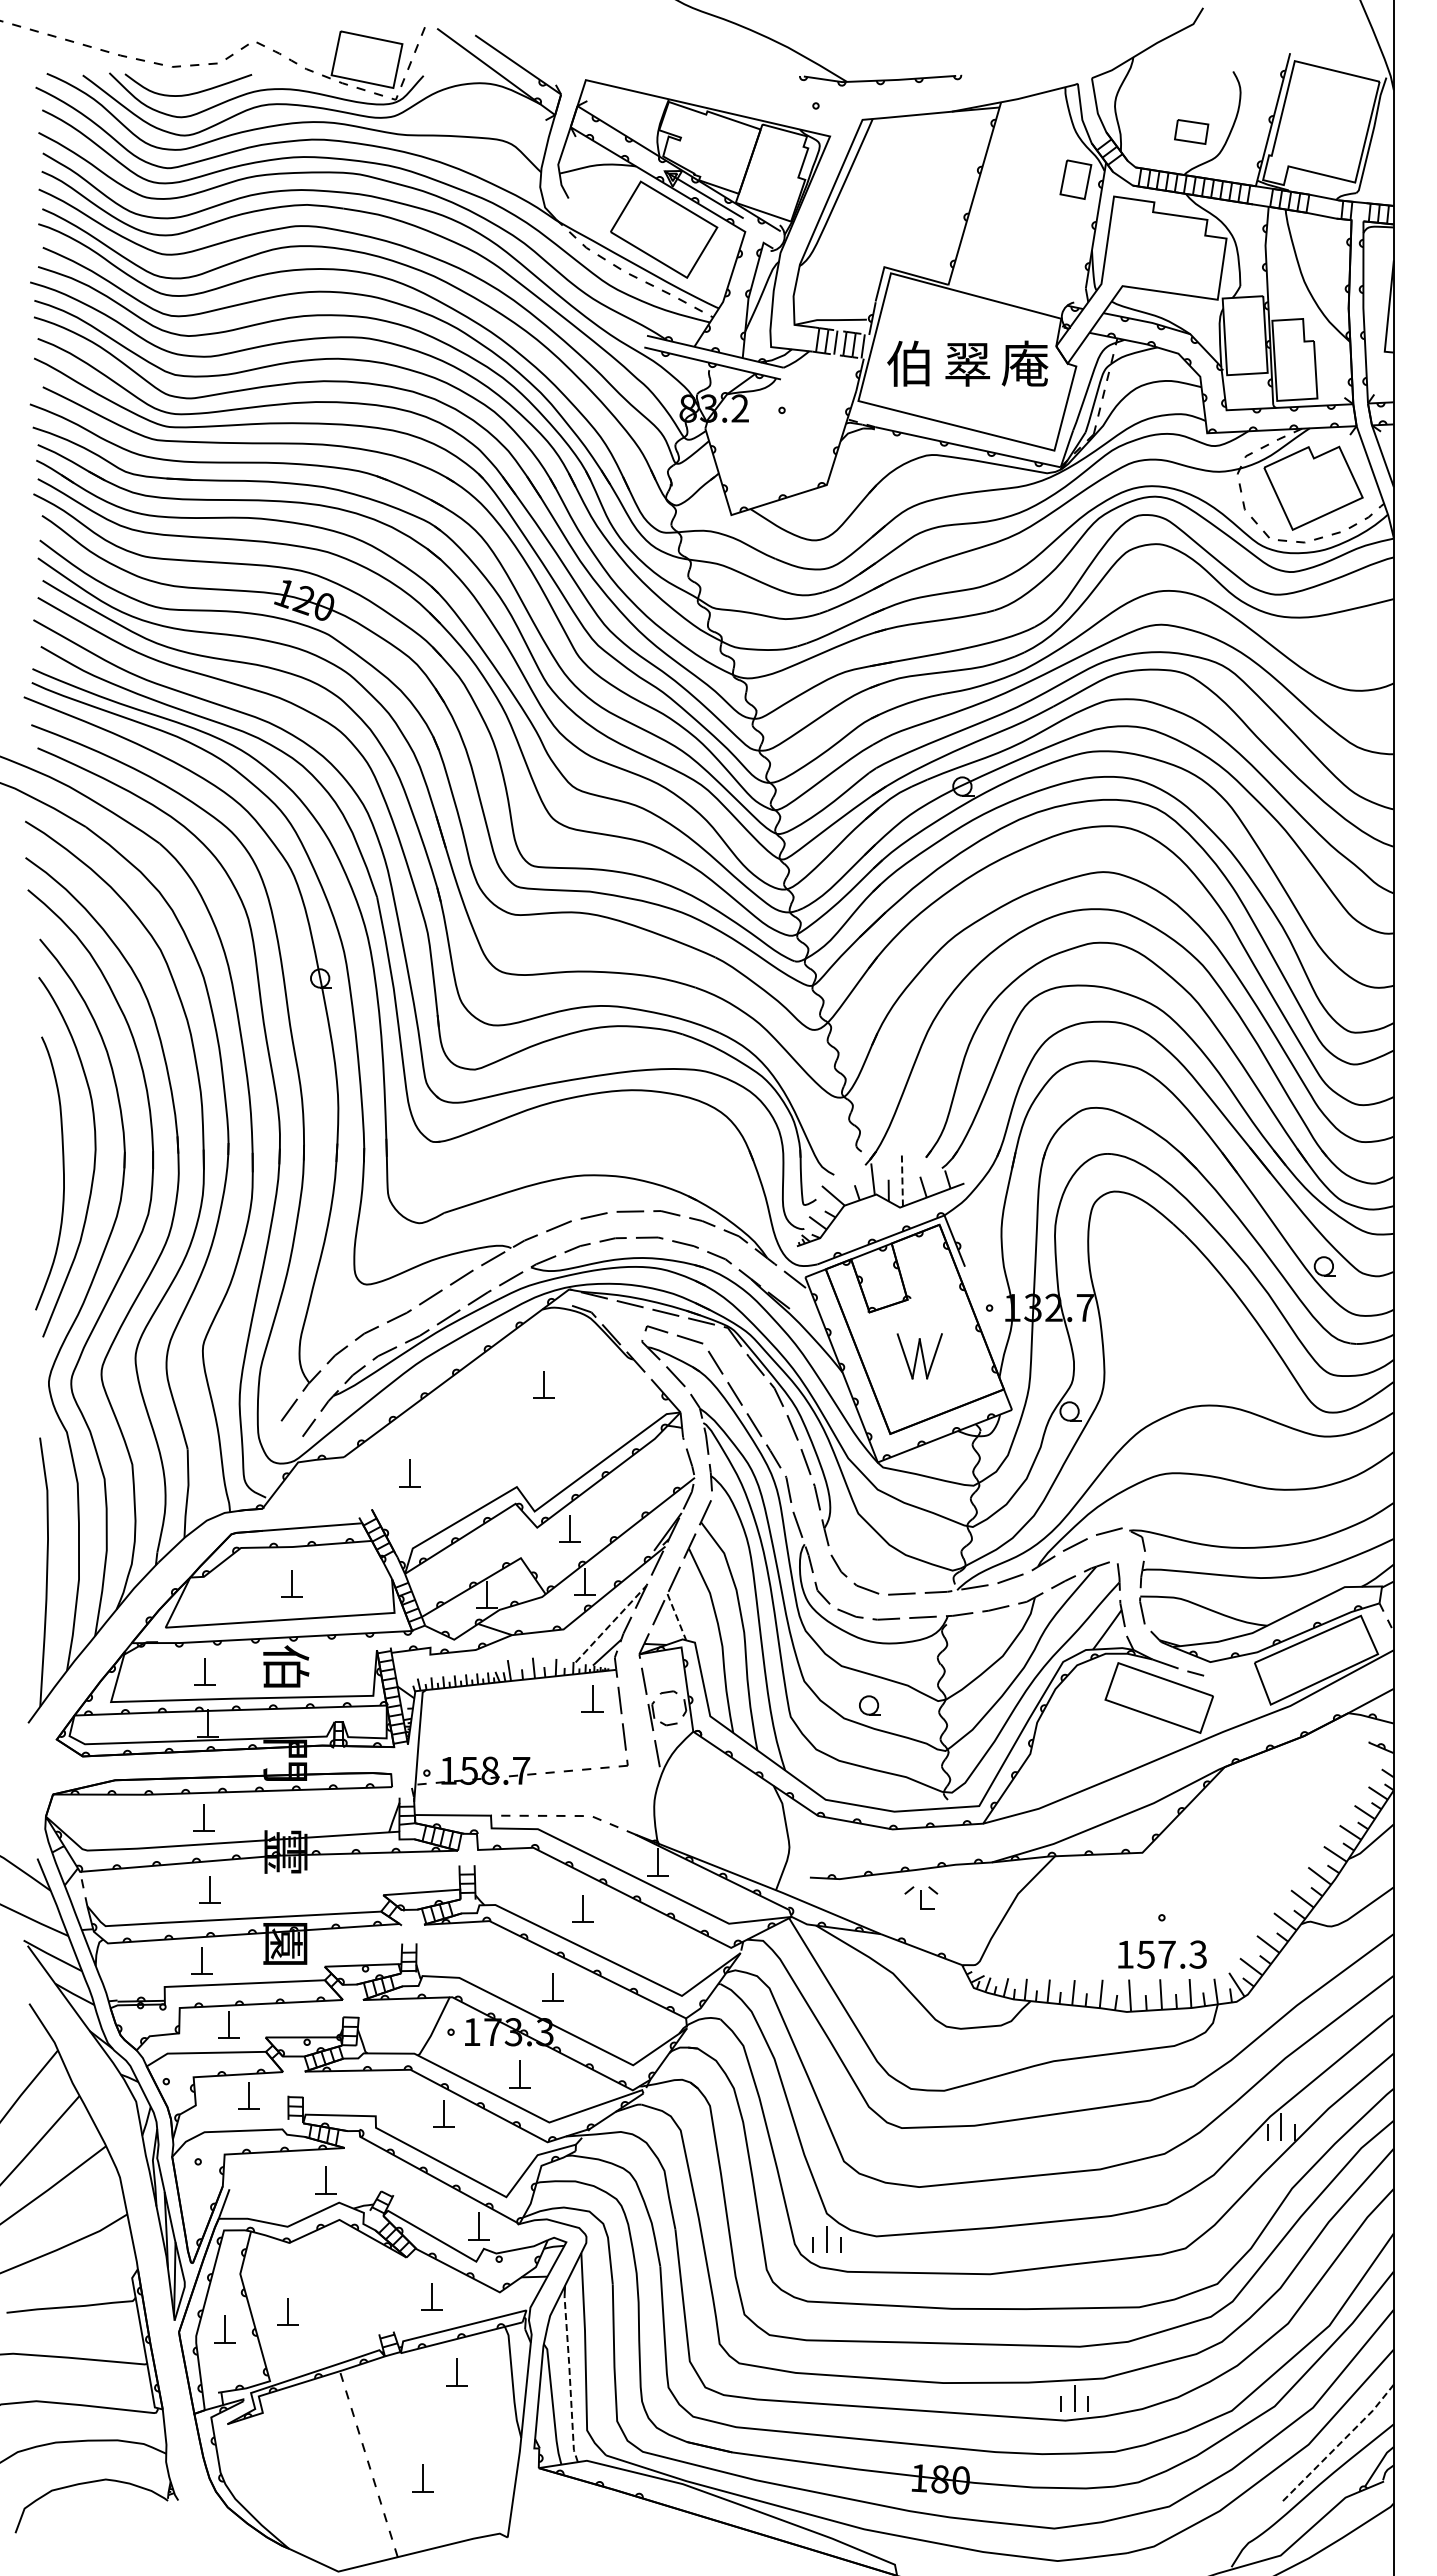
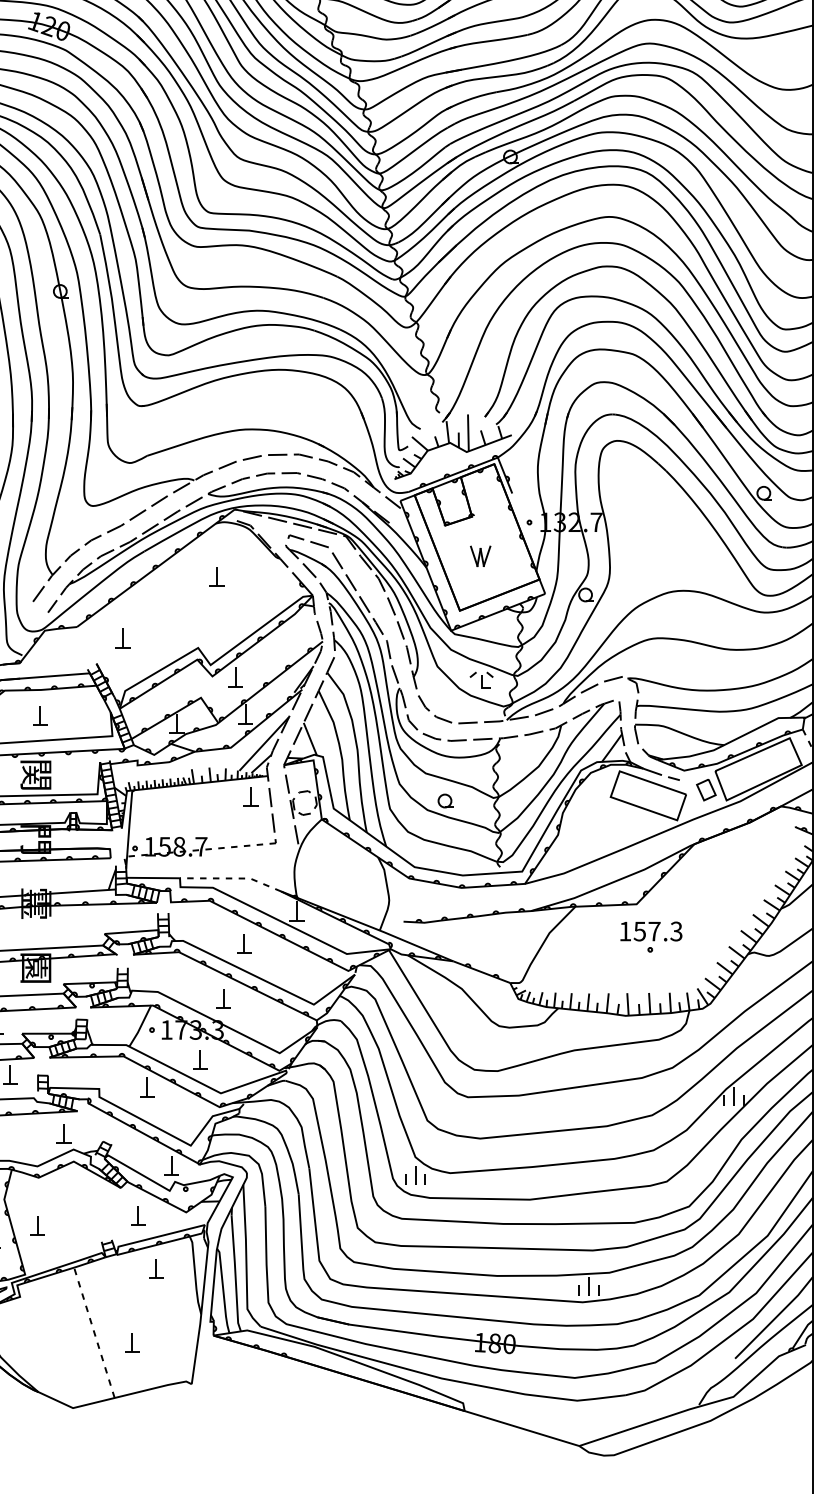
line: (902, 1179) -> (468, 432), dashed -> solid
part: (919, 1356) -> (480, 556), size x0.62
line: (676, 1617) -> (310, 739), dashed -> solid
line: (611, 1623) -> (264, 743), dashed -> solid
text: (286, 1667) -> (36, 774), 伯 -> 関
part: (1241, 1689) -> (706, 789), added
part: (921, 1897) -> (481, 679), moved
text: (1162, 1954) -> (651, 931), moved
line: (570, 2379) -> (235, 1273), dashed -> solid
line: (1339, 2443) -> (774, 1318), dashed -> solid

